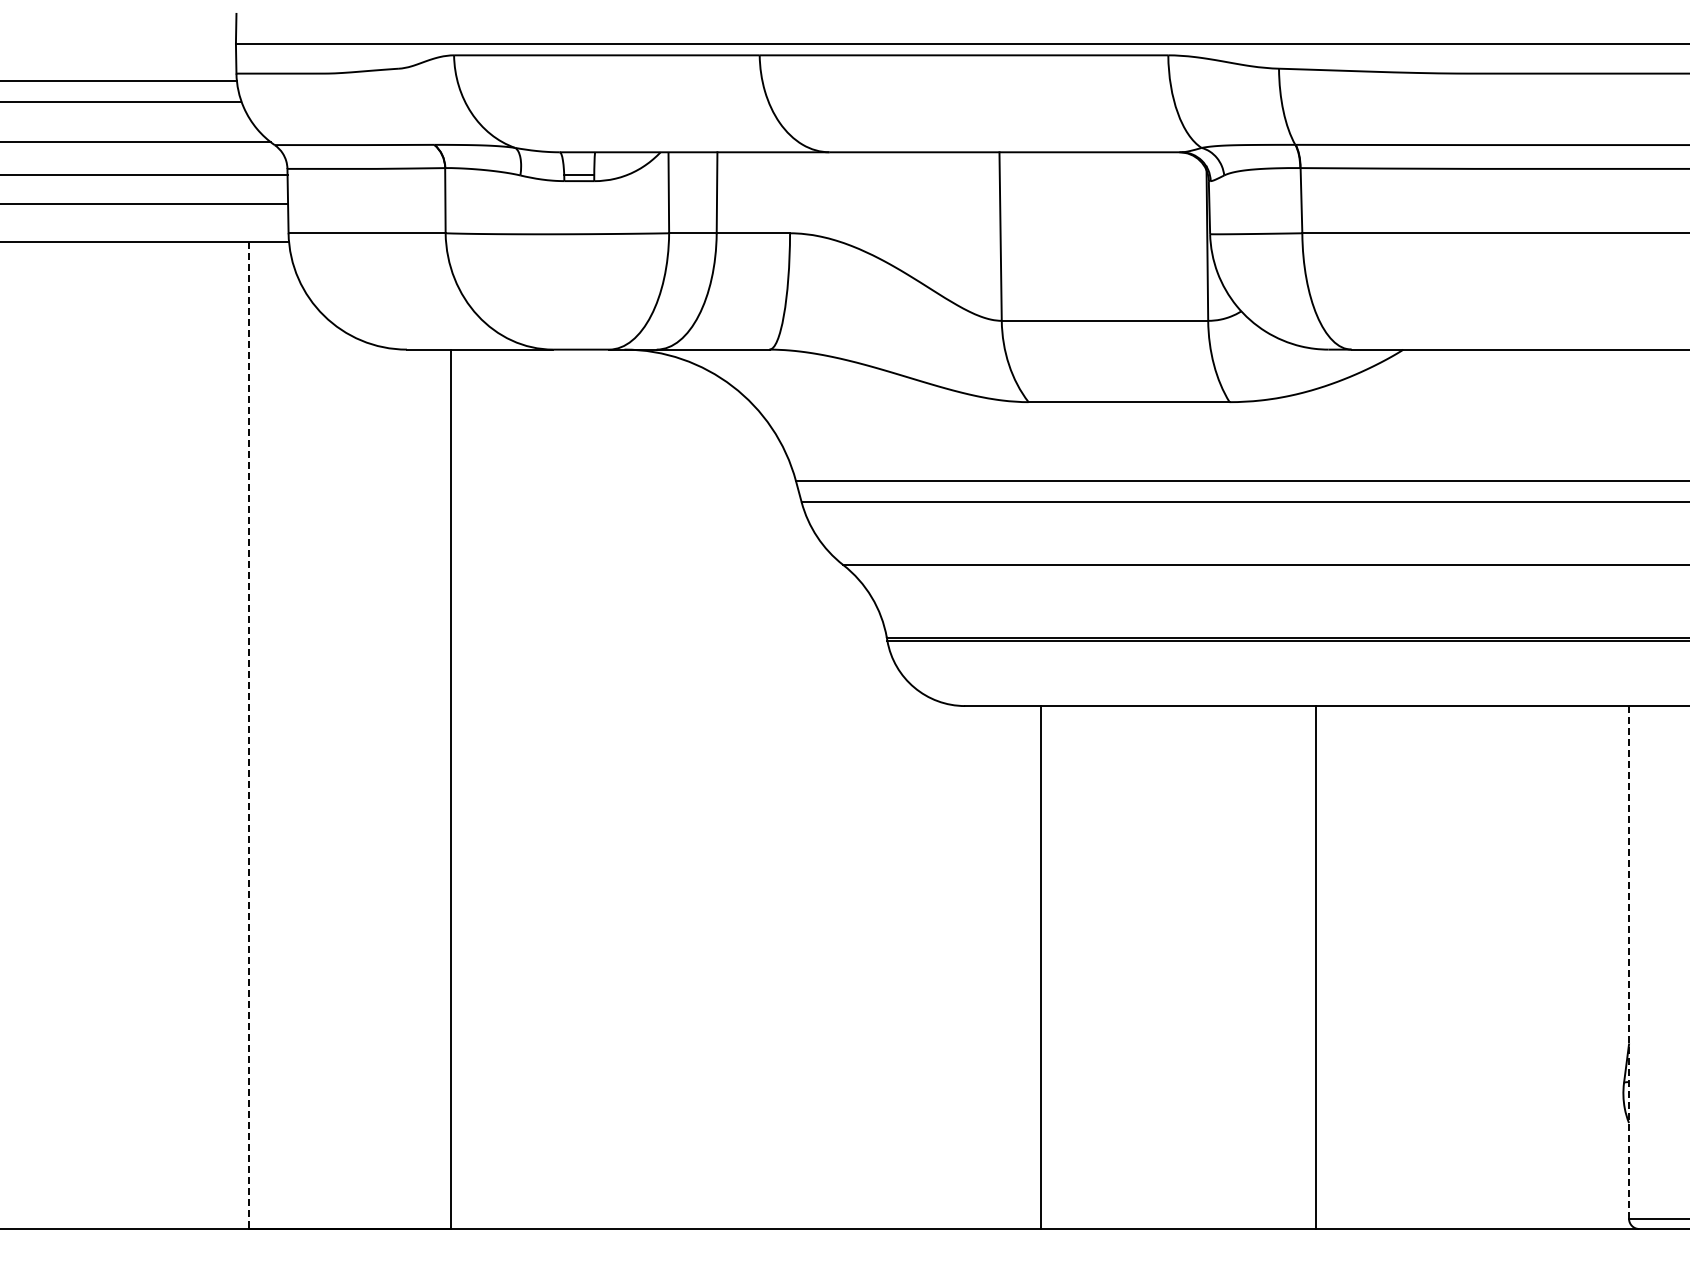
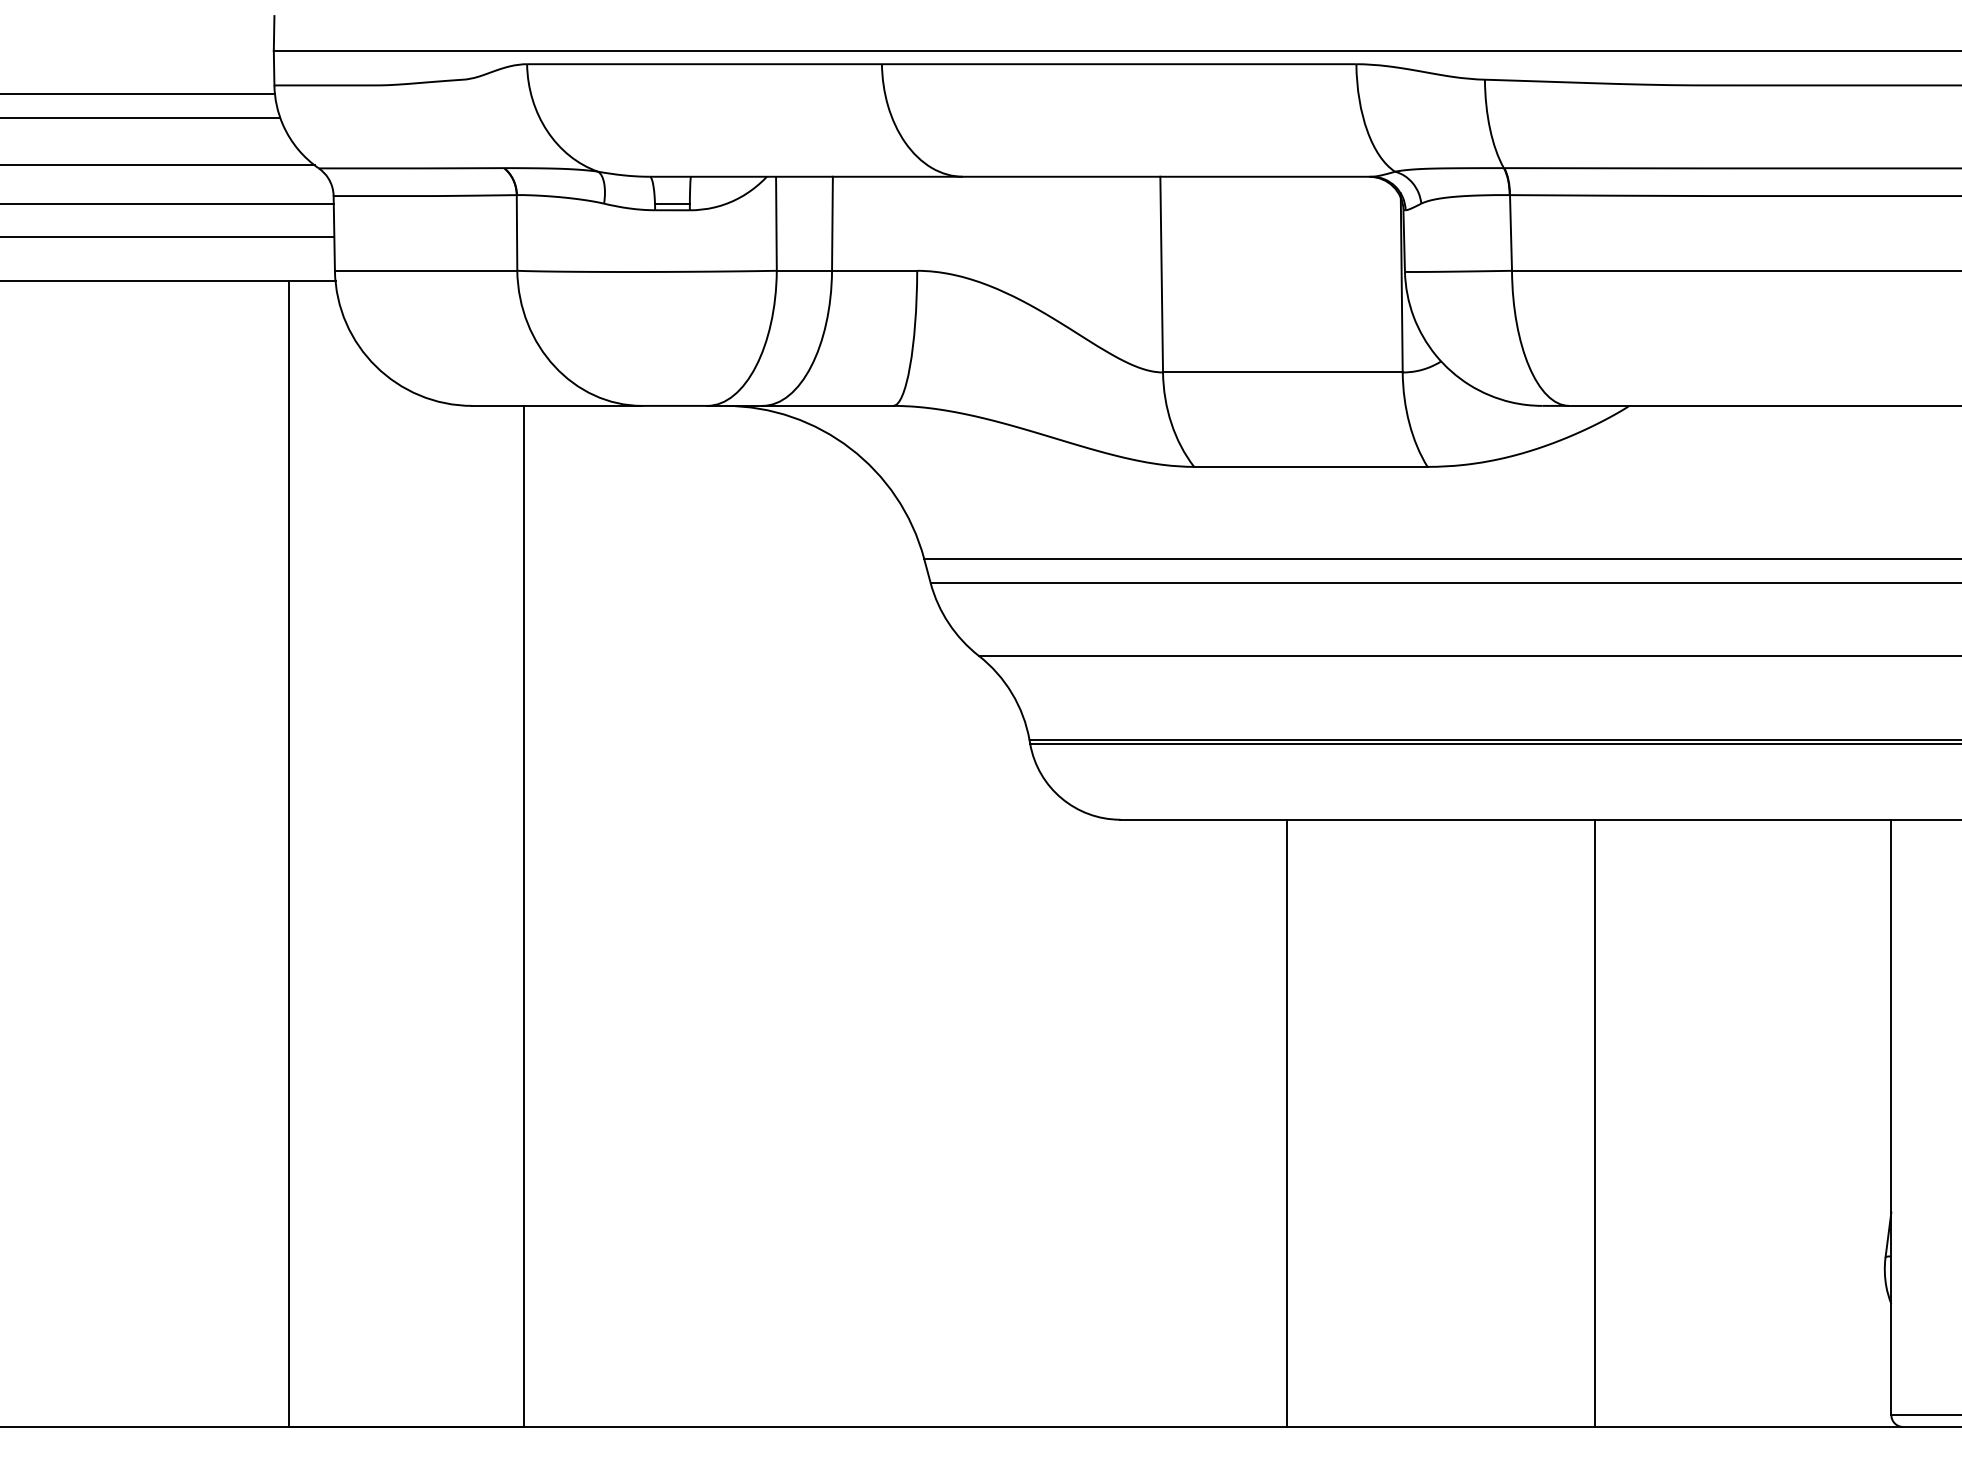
line: (249, 736) -> (289, 855), dashed -> solid
line: (1629, 961) -> (1891, 1116), dashed -> solid
line: (1041, 967) -> (1286, 1123), moved
line: (1315, 967) -> (1594, 1123), moved

